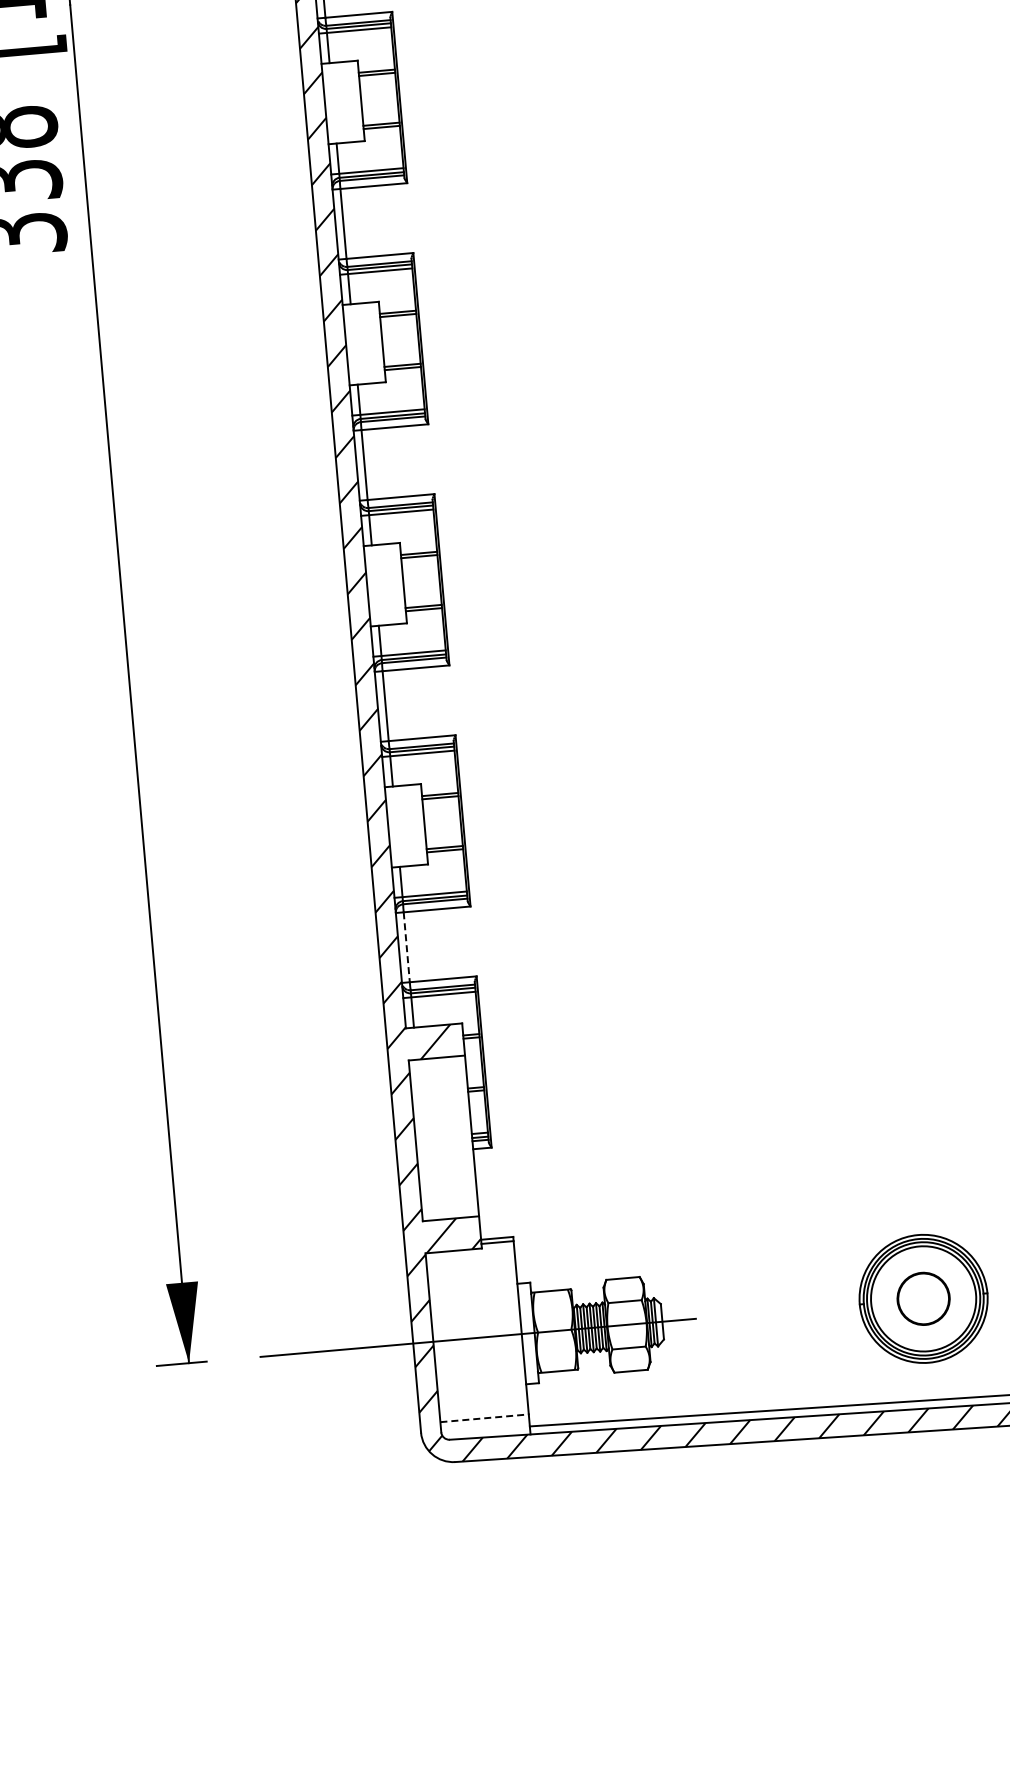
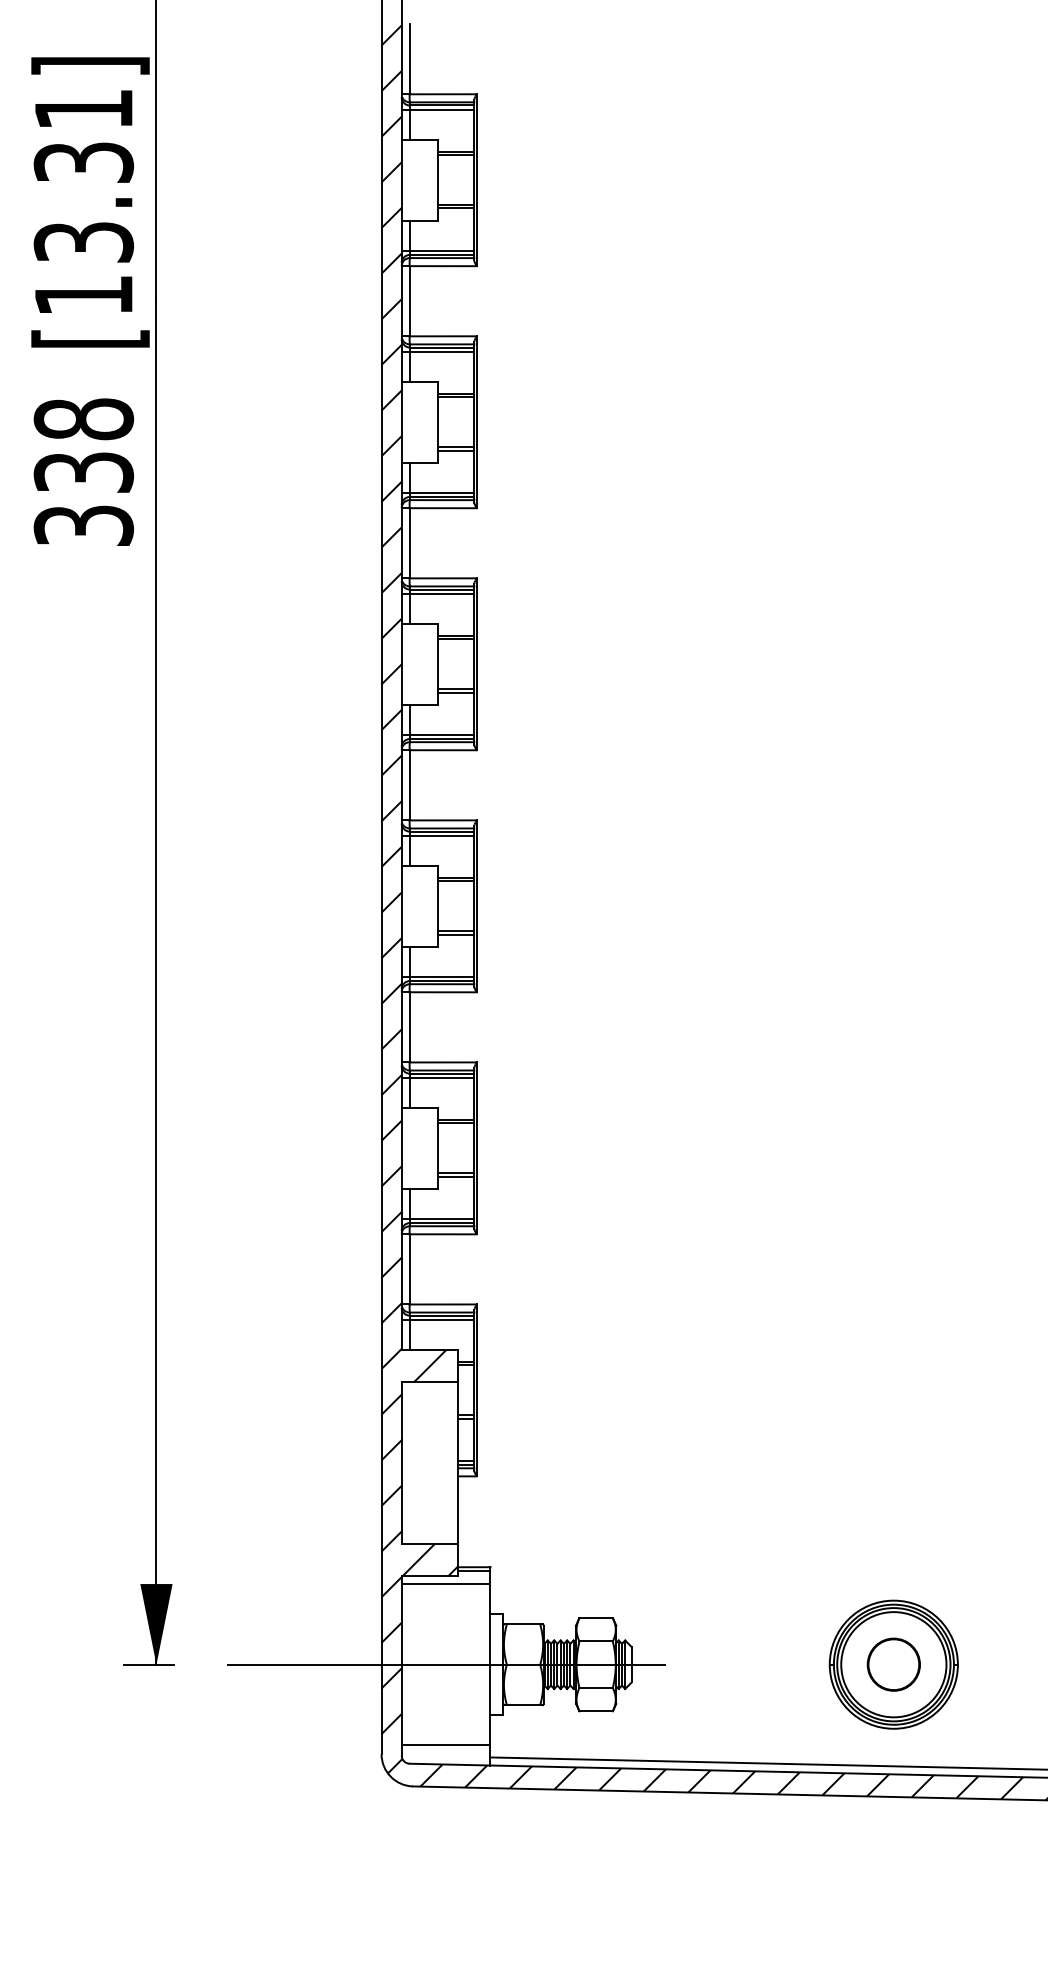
line: (406, 947) -> (409, 1269), dashed -> solid
line: (469, 1258) -> (445, 1584), added
line: (485, 1418) -> (446, 1745), dashed -> solid

